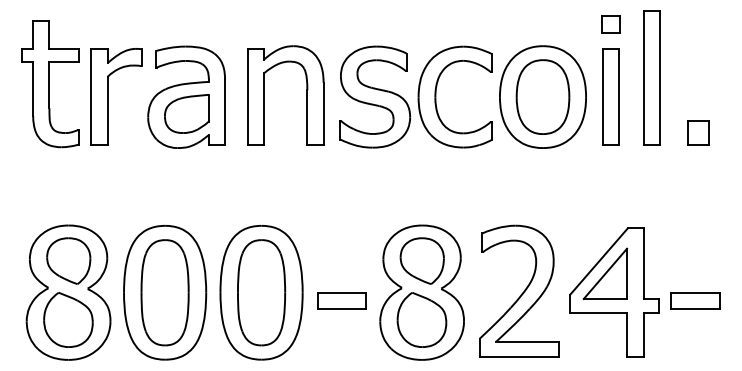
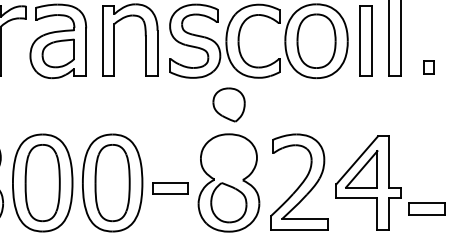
part: (698, 132) -> (429, 66), size x0.7
part: (421, 260) -> (228, 104), moved
part: (695, 300) -> (427, 208), moved

